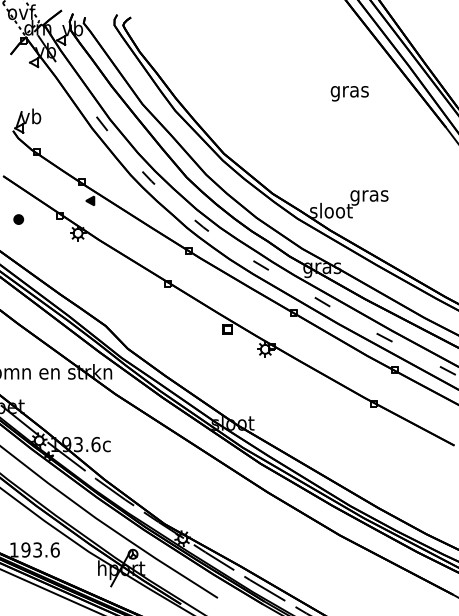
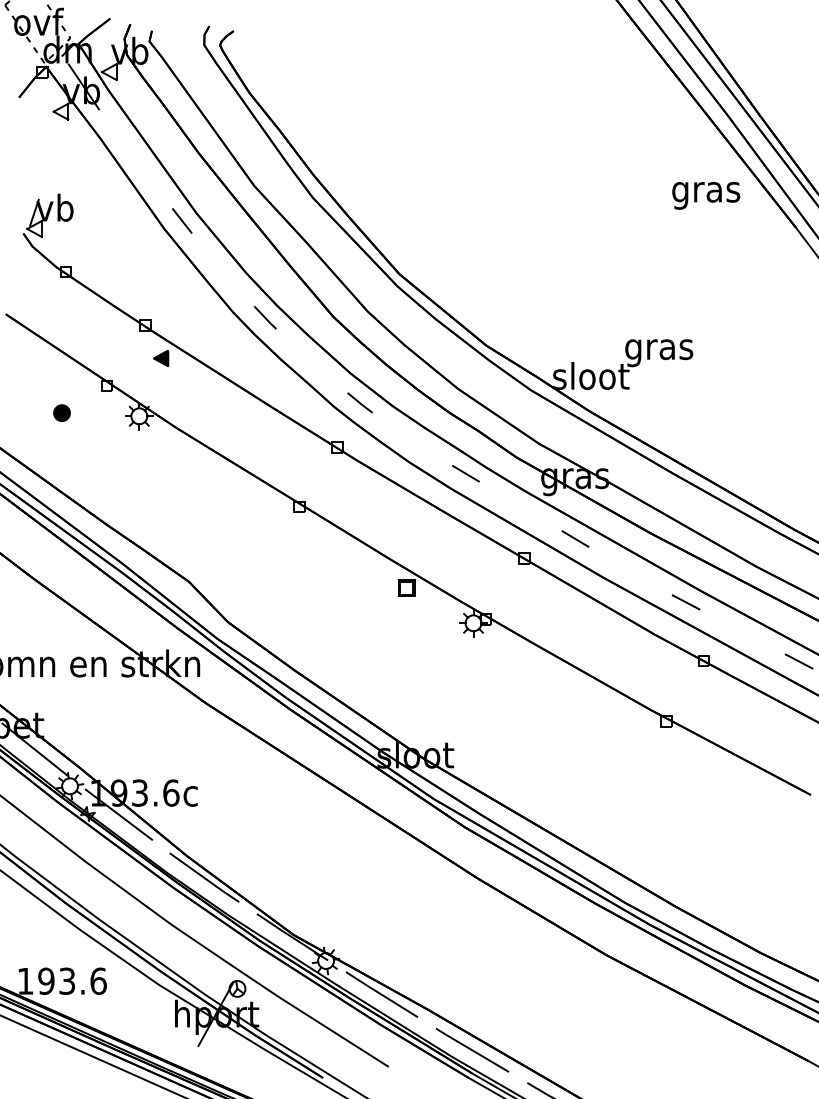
text: (349, 93) -> (705, 195), moved
part: (18, 219) -> (61, 413), moved

